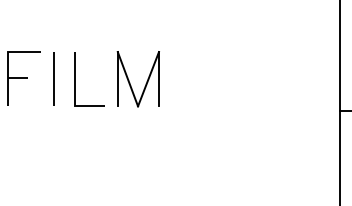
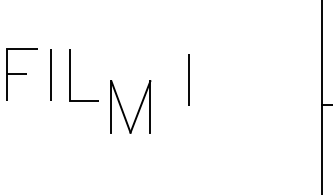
part: (129, 79) -> (122, 107), moved
line: (199, 83) -> (188, 79), added

